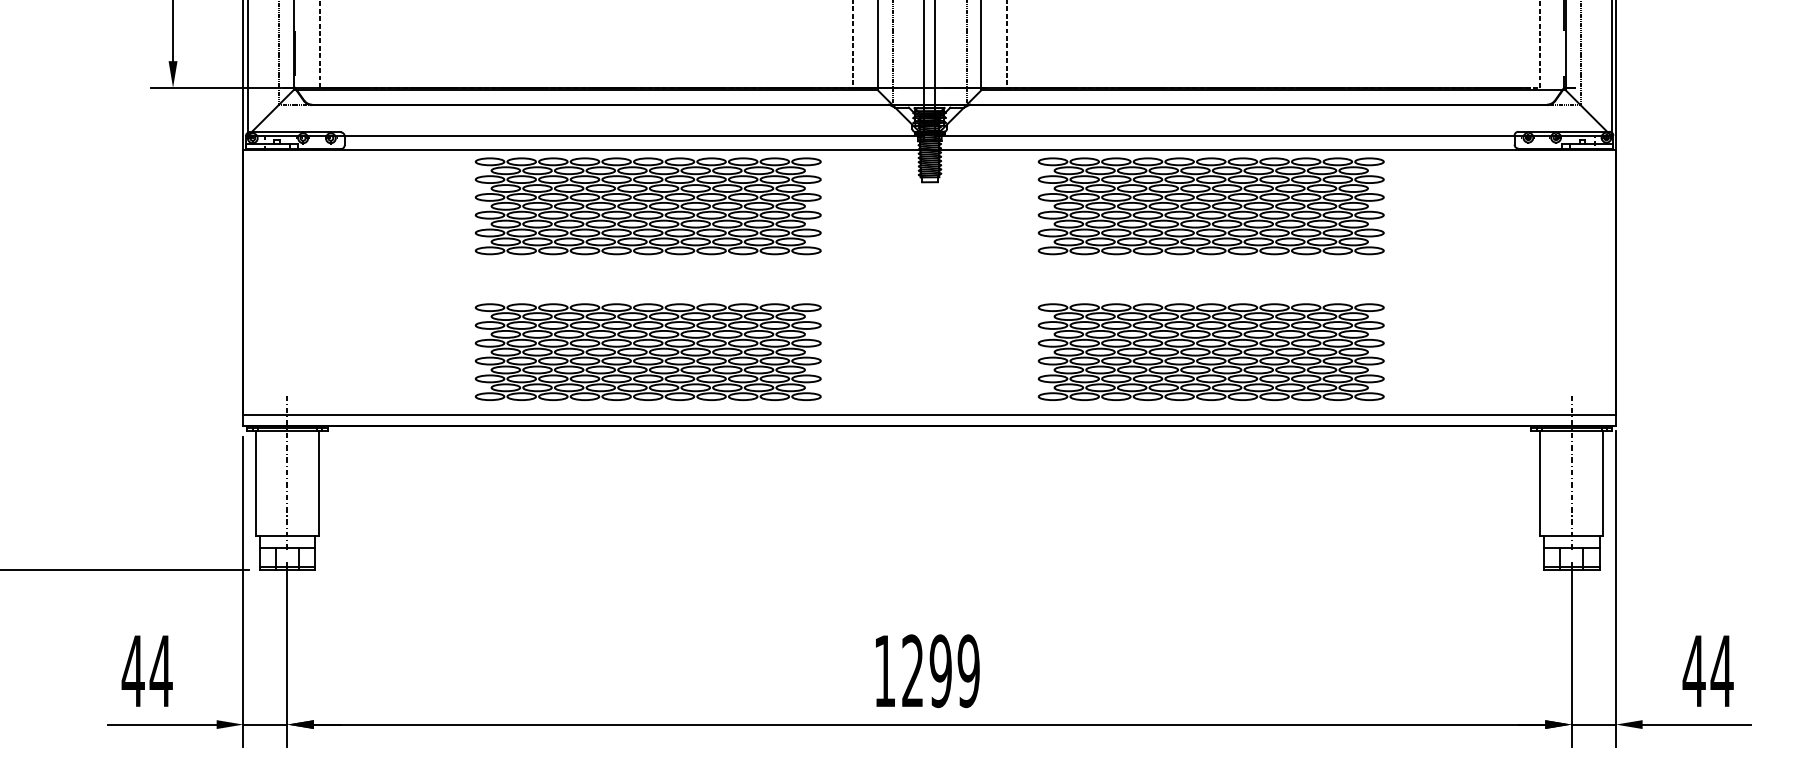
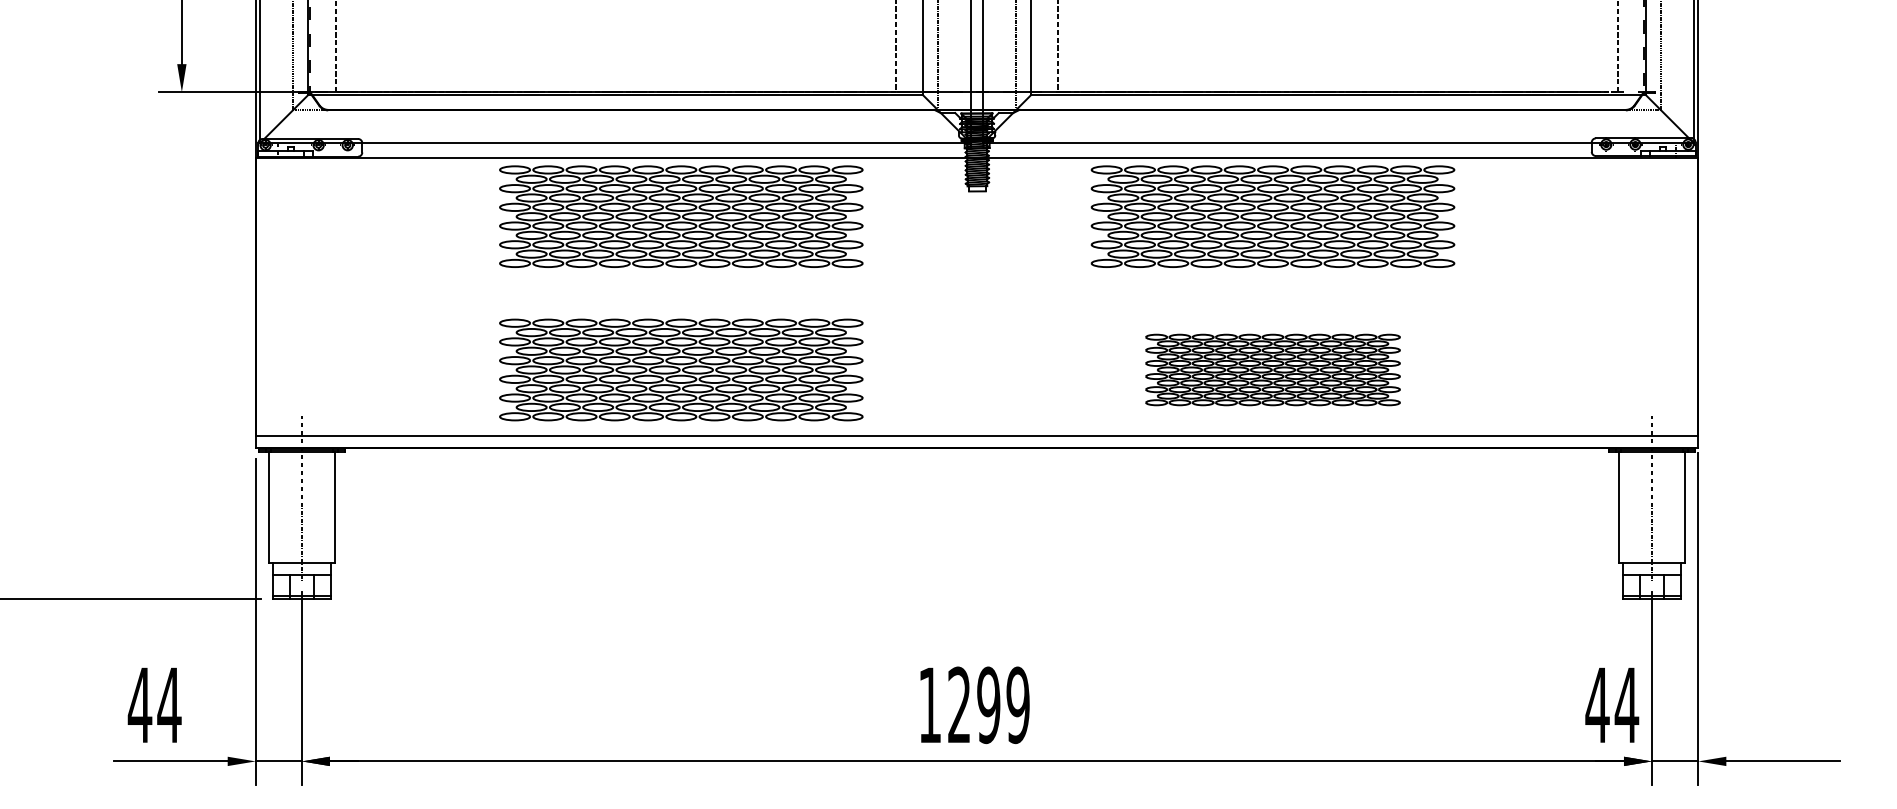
part: (1210, 351) -> (1272, 369), size x0.7
text: (1708, 670) -> (1612, 704), moved

